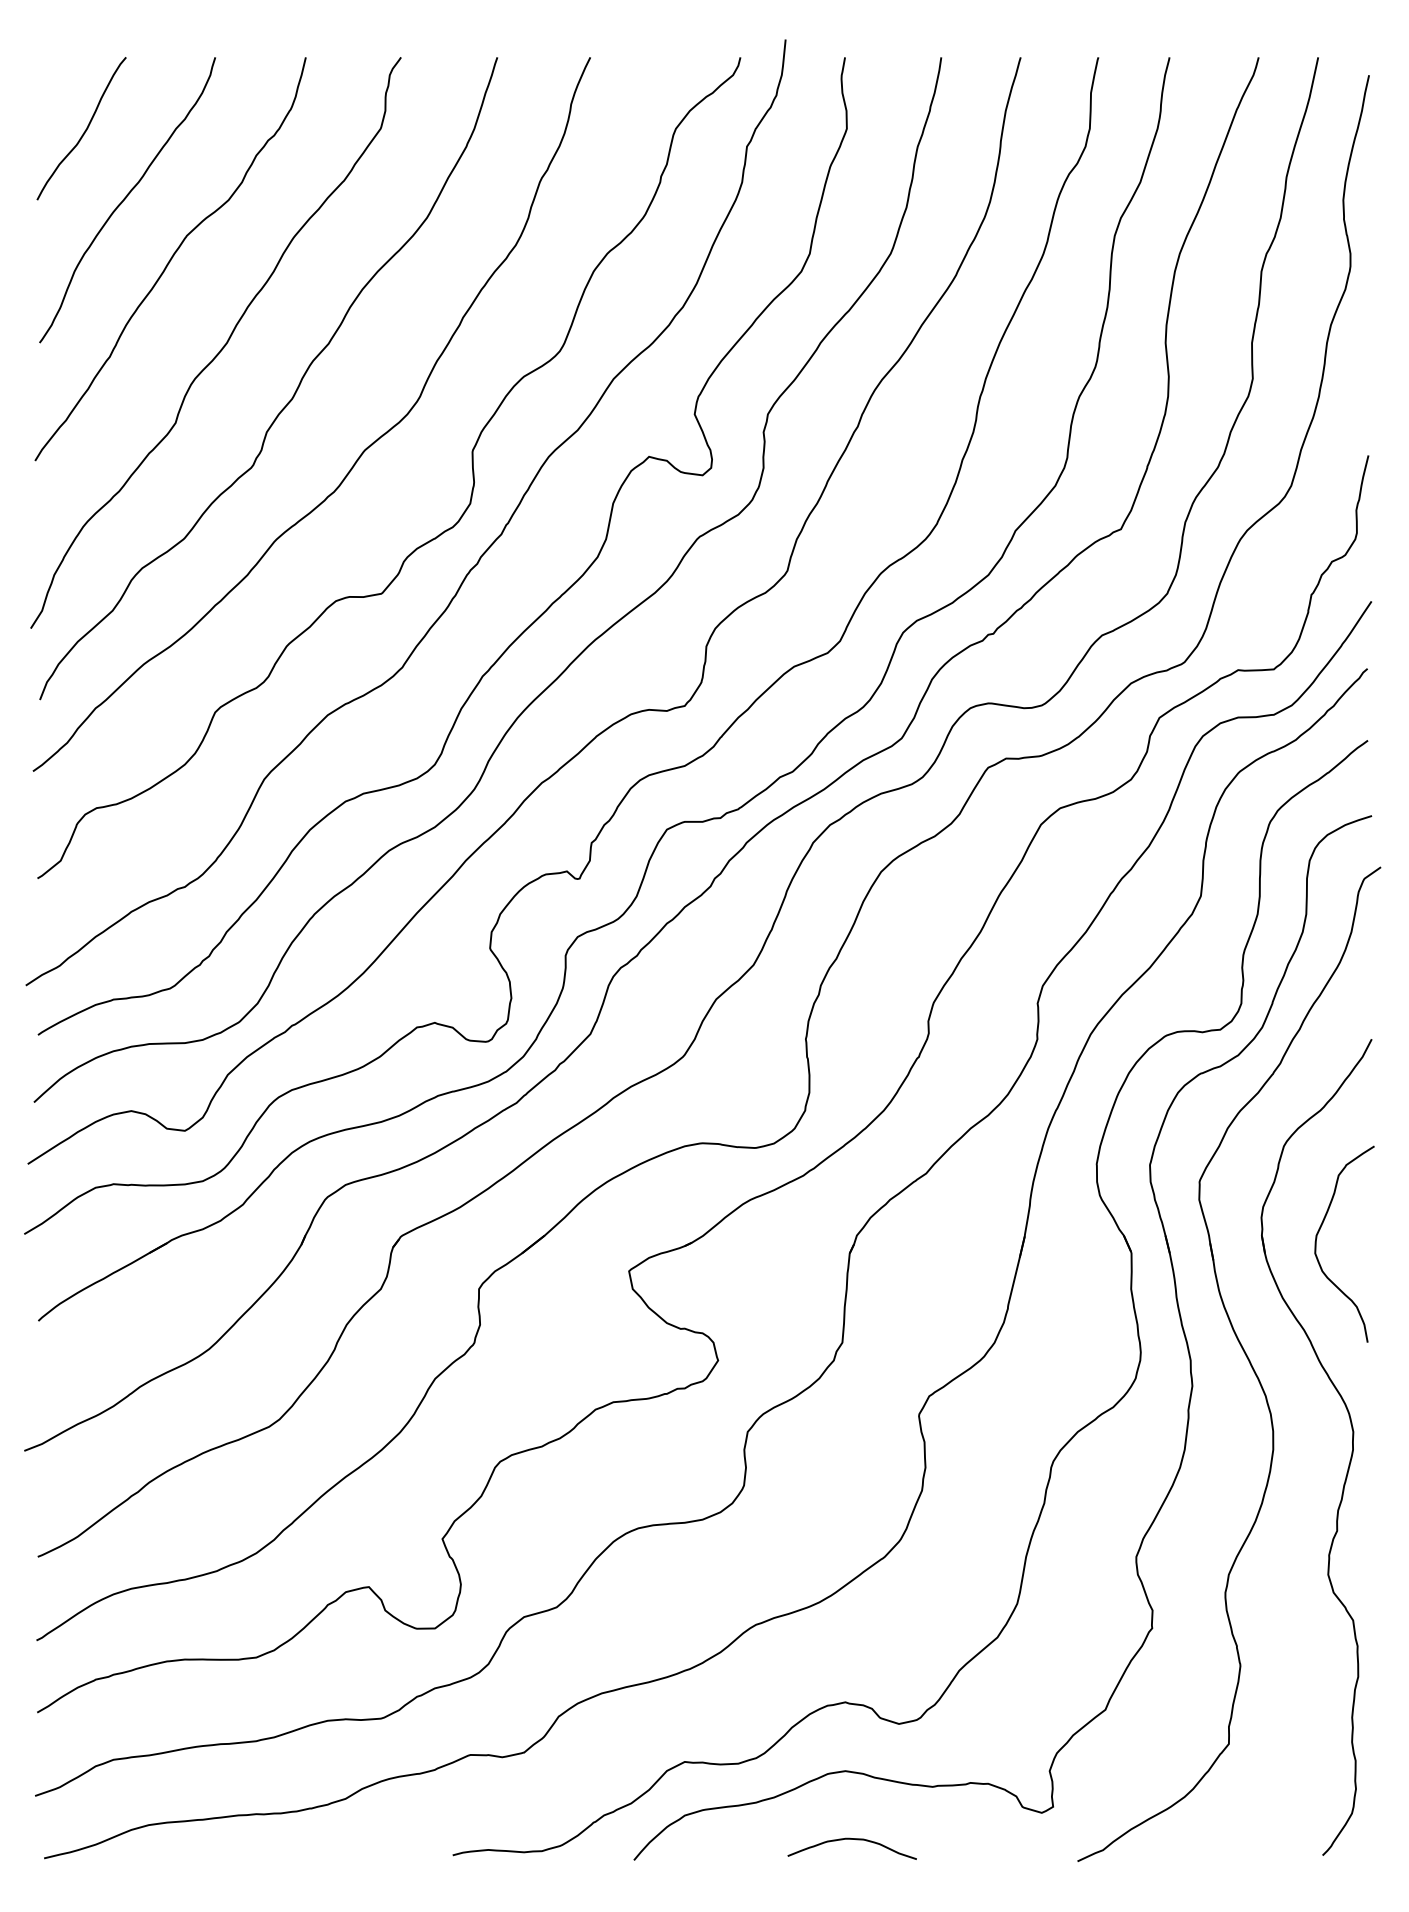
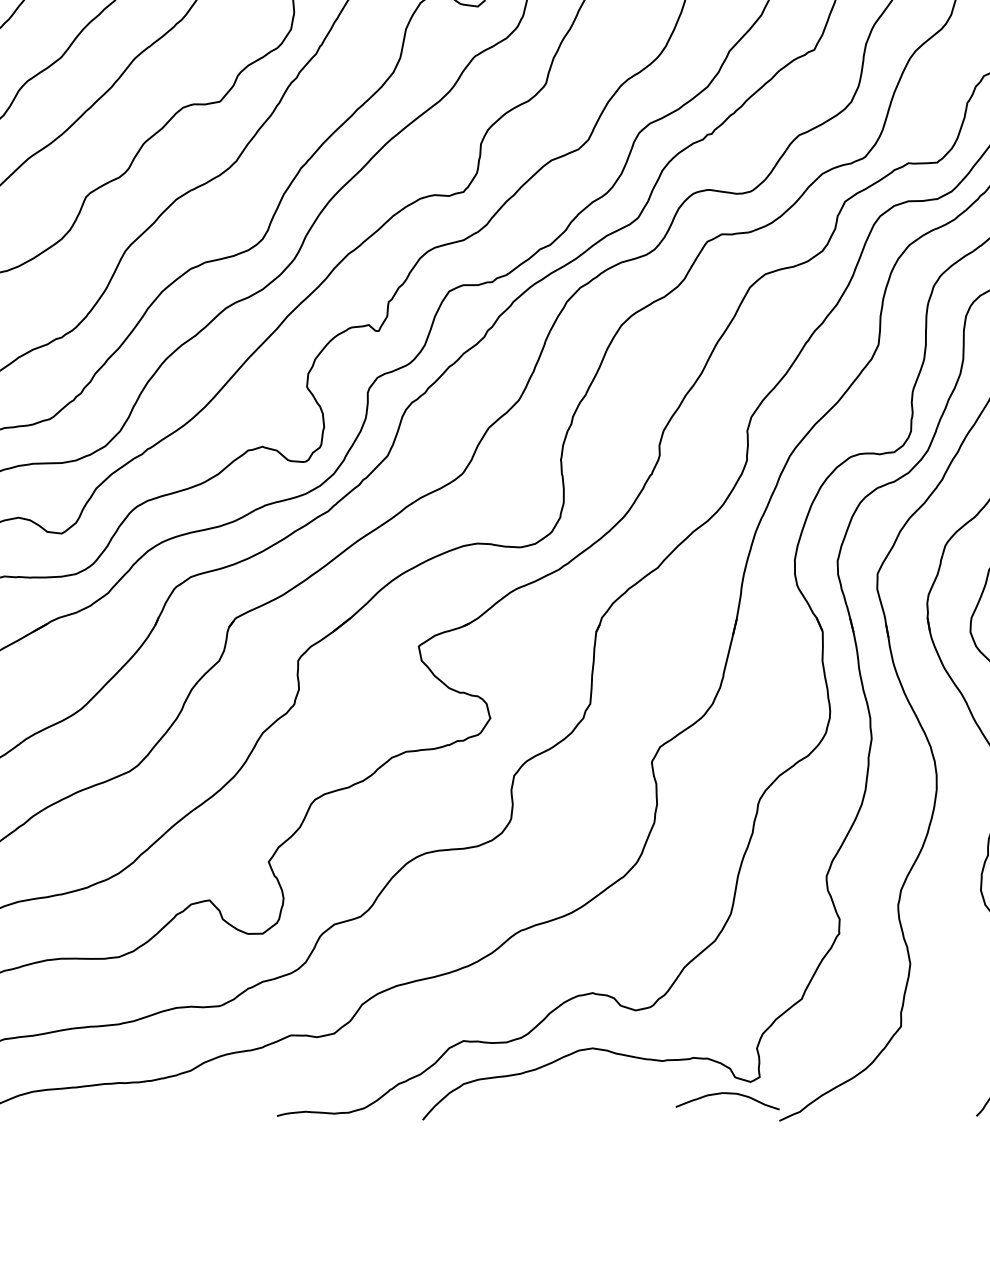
curve: (851, 1839) -> (727, 1093), moved

